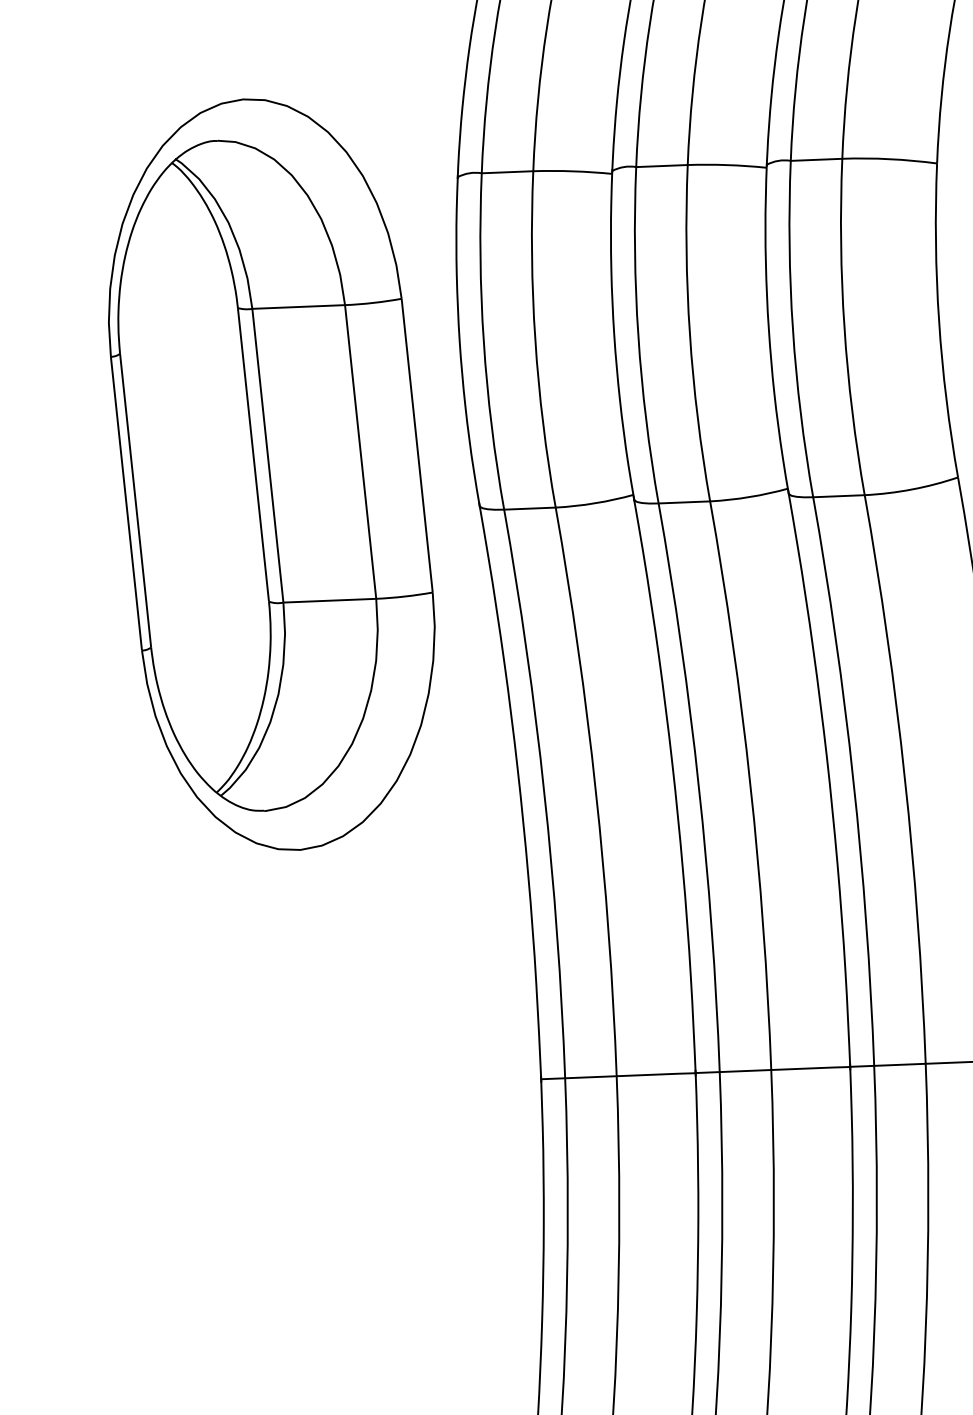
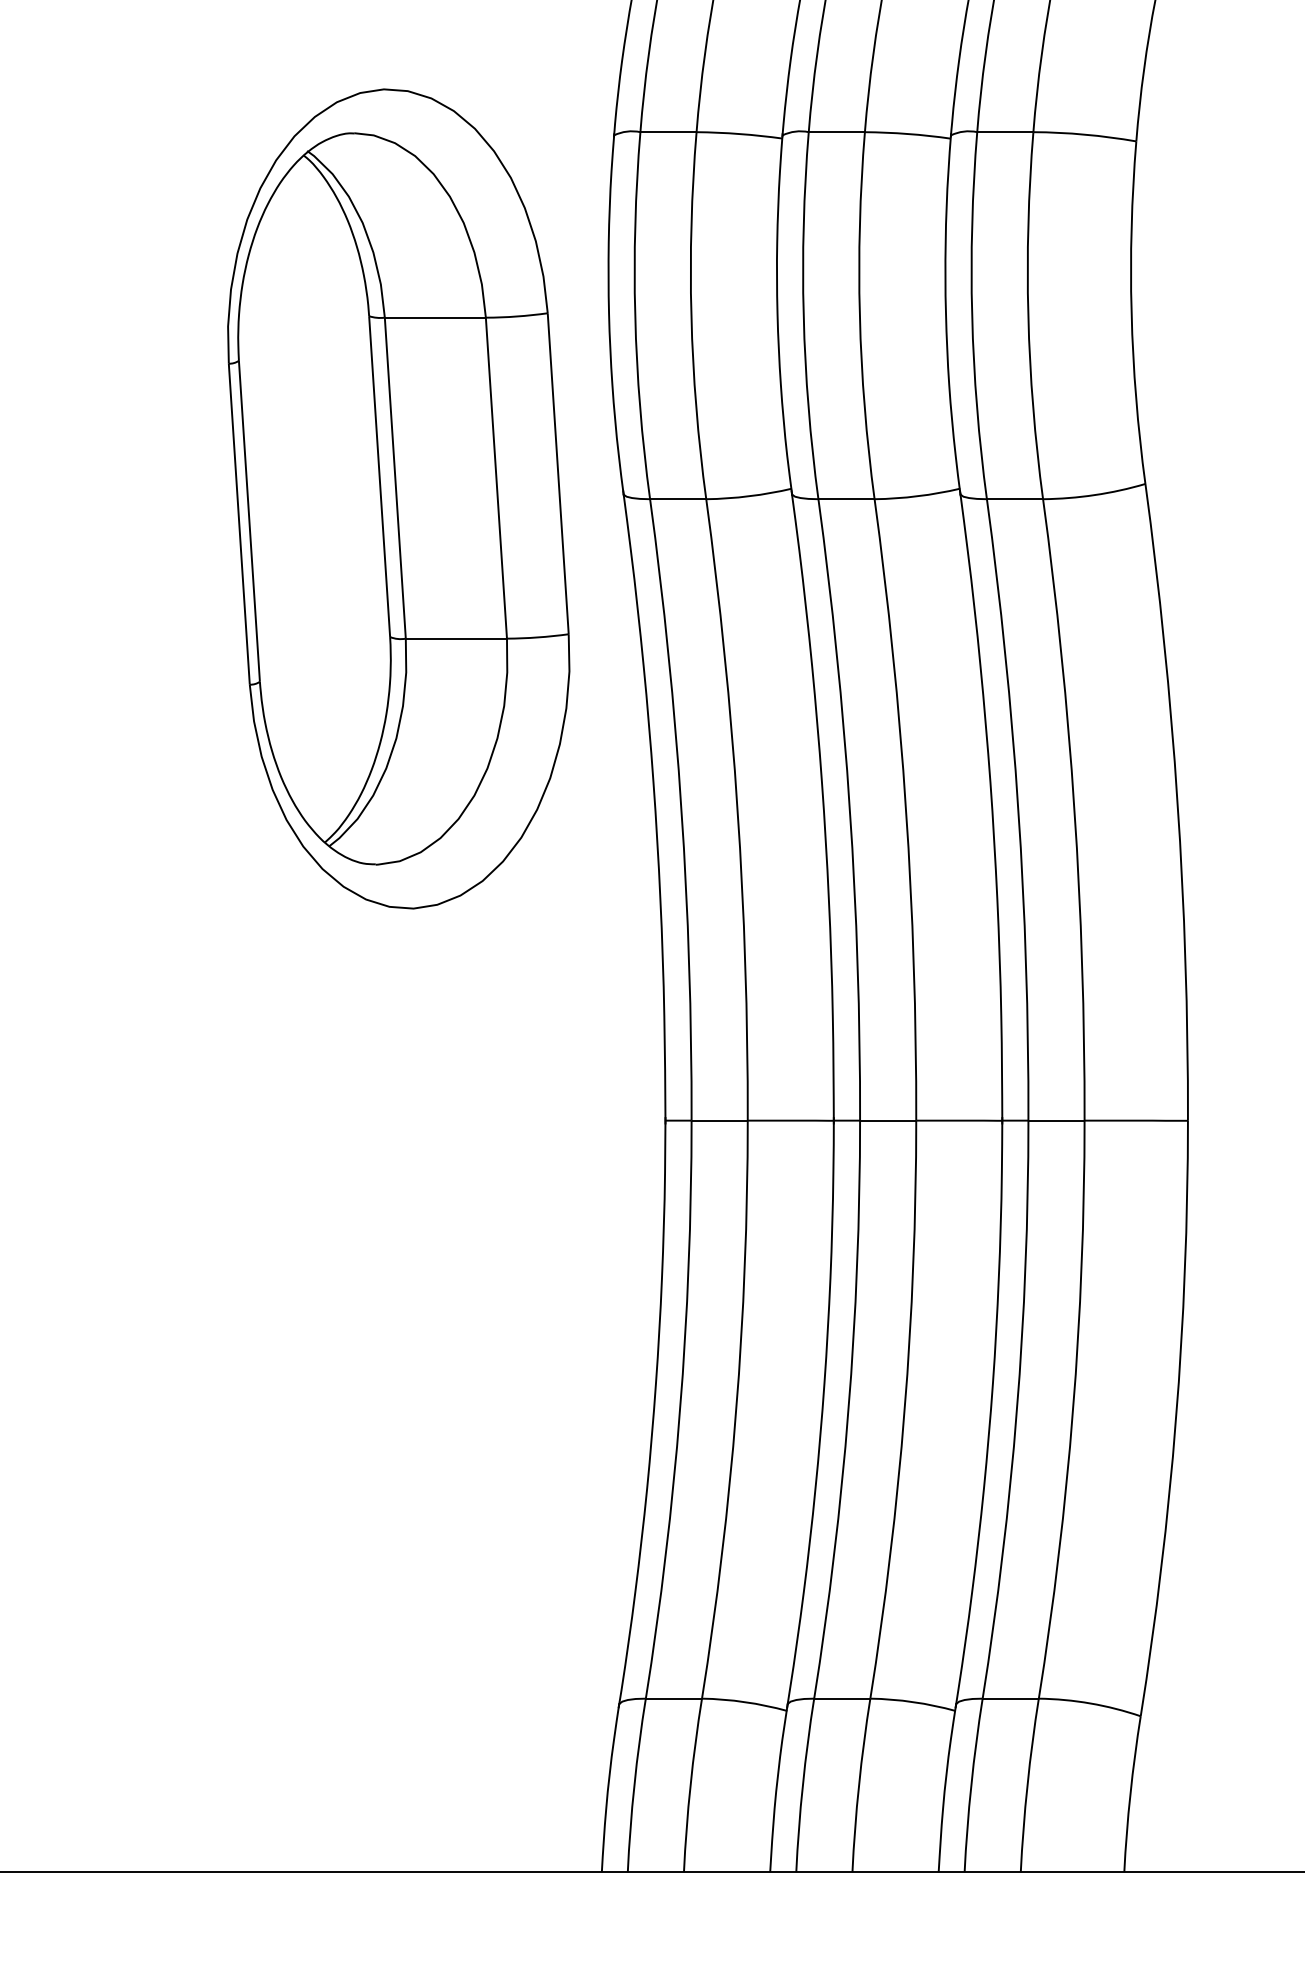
part: (271, 474) -> (398, 498), moved

